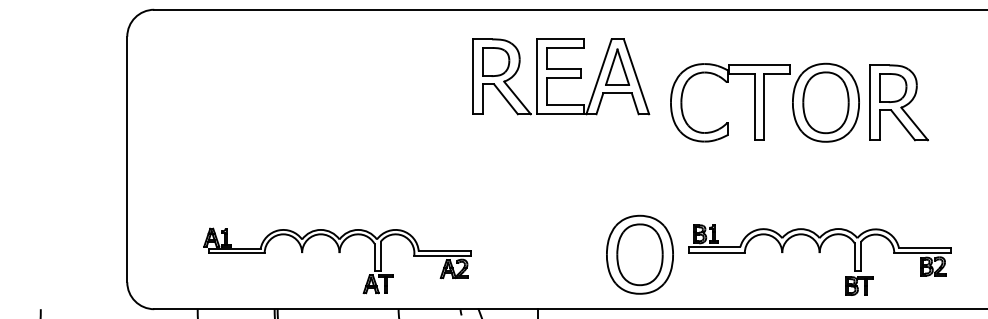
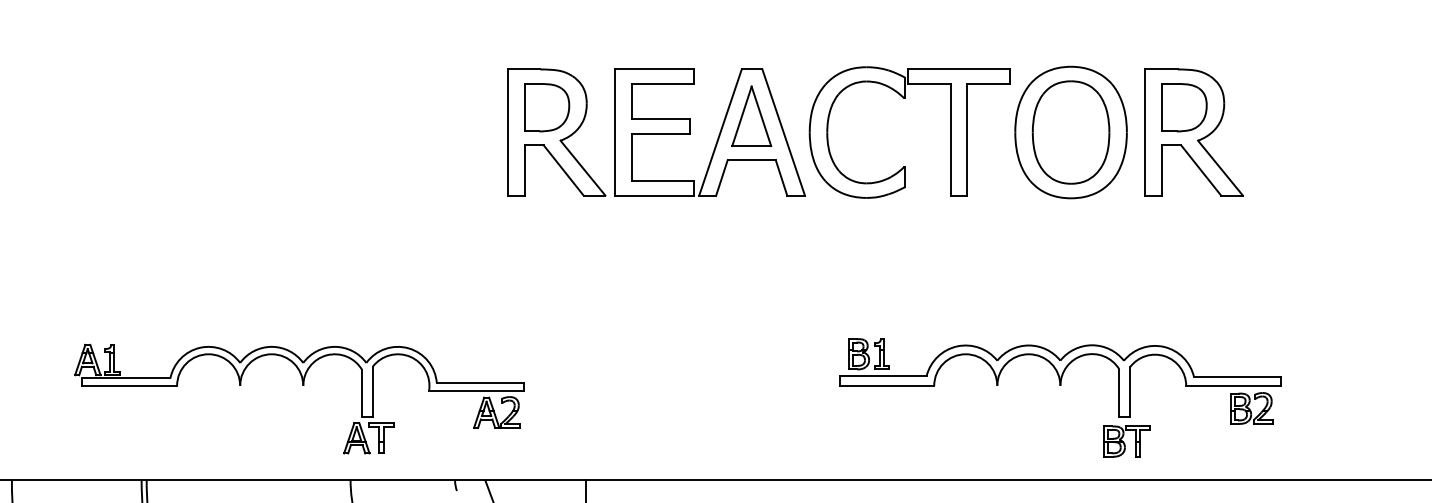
part: (561, 76) -> (657, 132), moved
part: (338, 252) -> (301, 384), moved
part: (639, 254) -> (756, 388), removed

